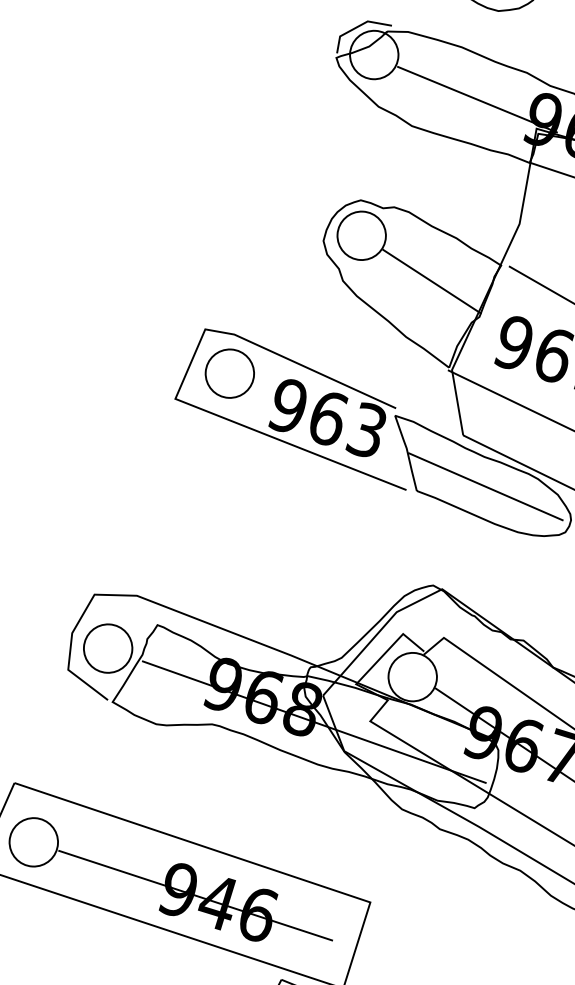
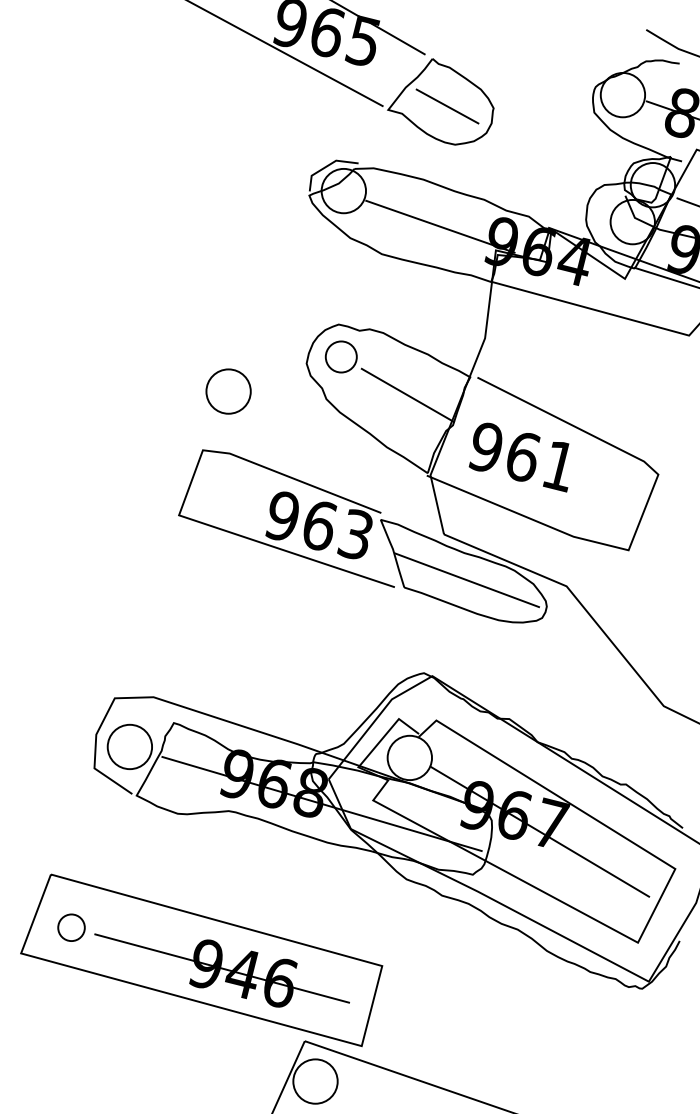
circle: (361, 235) -> (341, 356), size x0.7
circle: (229, 373) -> (228, 391), moved
circle: (33, 842) -> (71, 927), size x0.6

